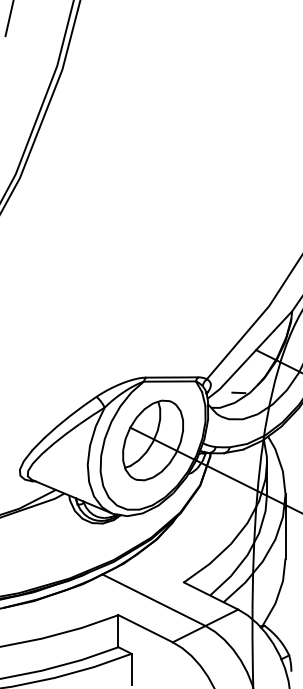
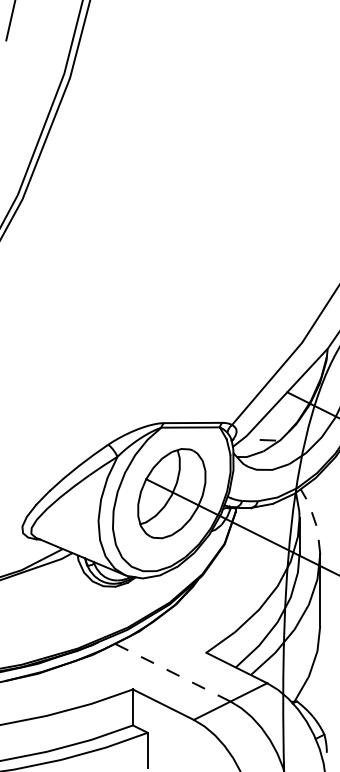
line: (280, 463) -> (314, 519), solid -> dashed
line: (153, 600) -> (172, 672), solid -> dashed

